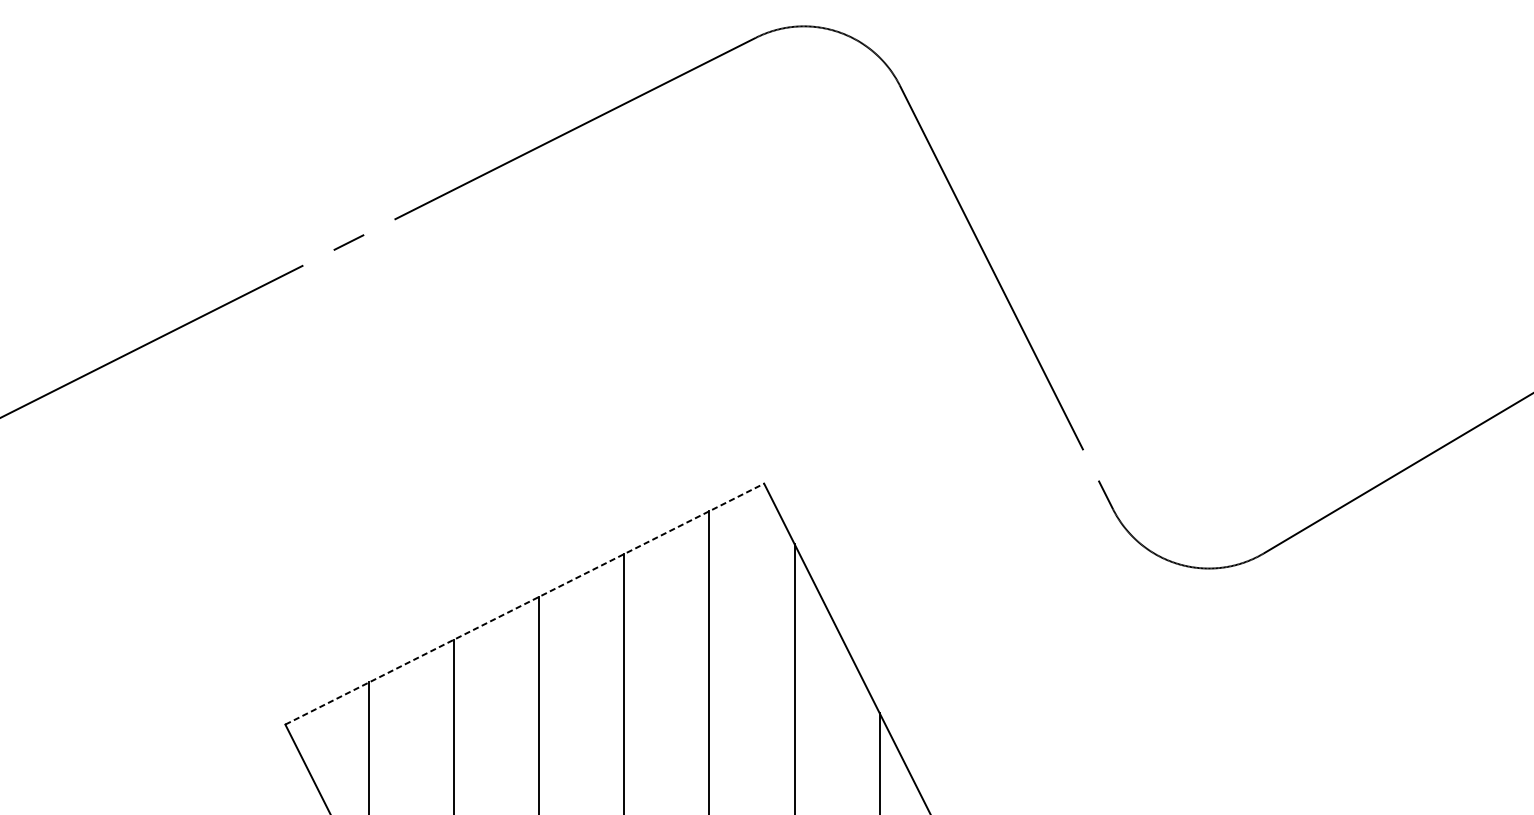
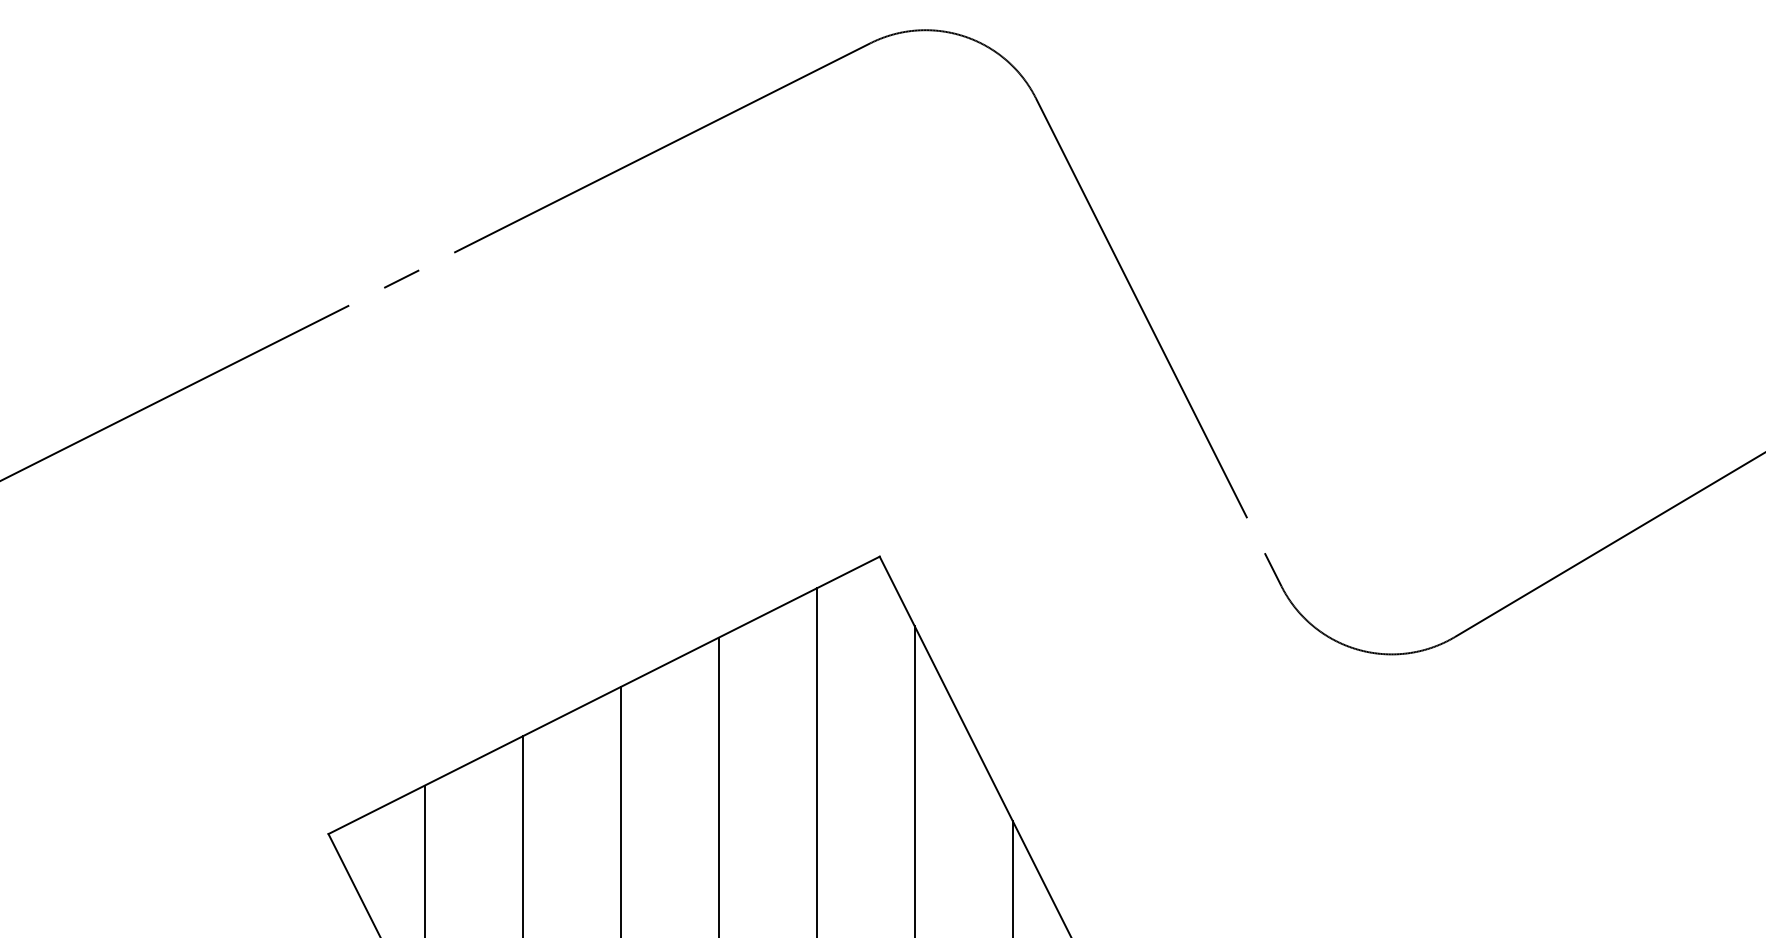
line: (525, 604) -> (604, 695), dashed -> solid

